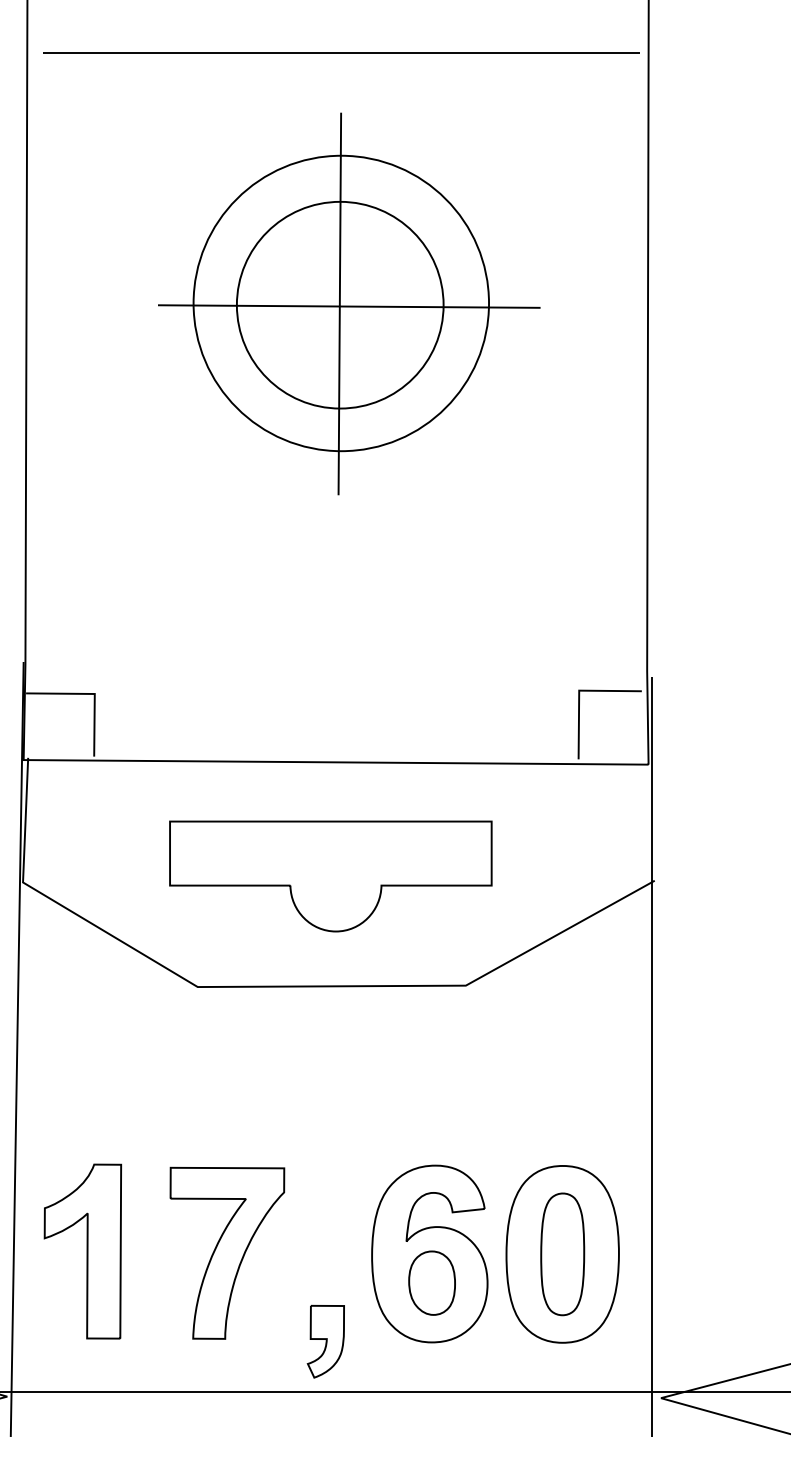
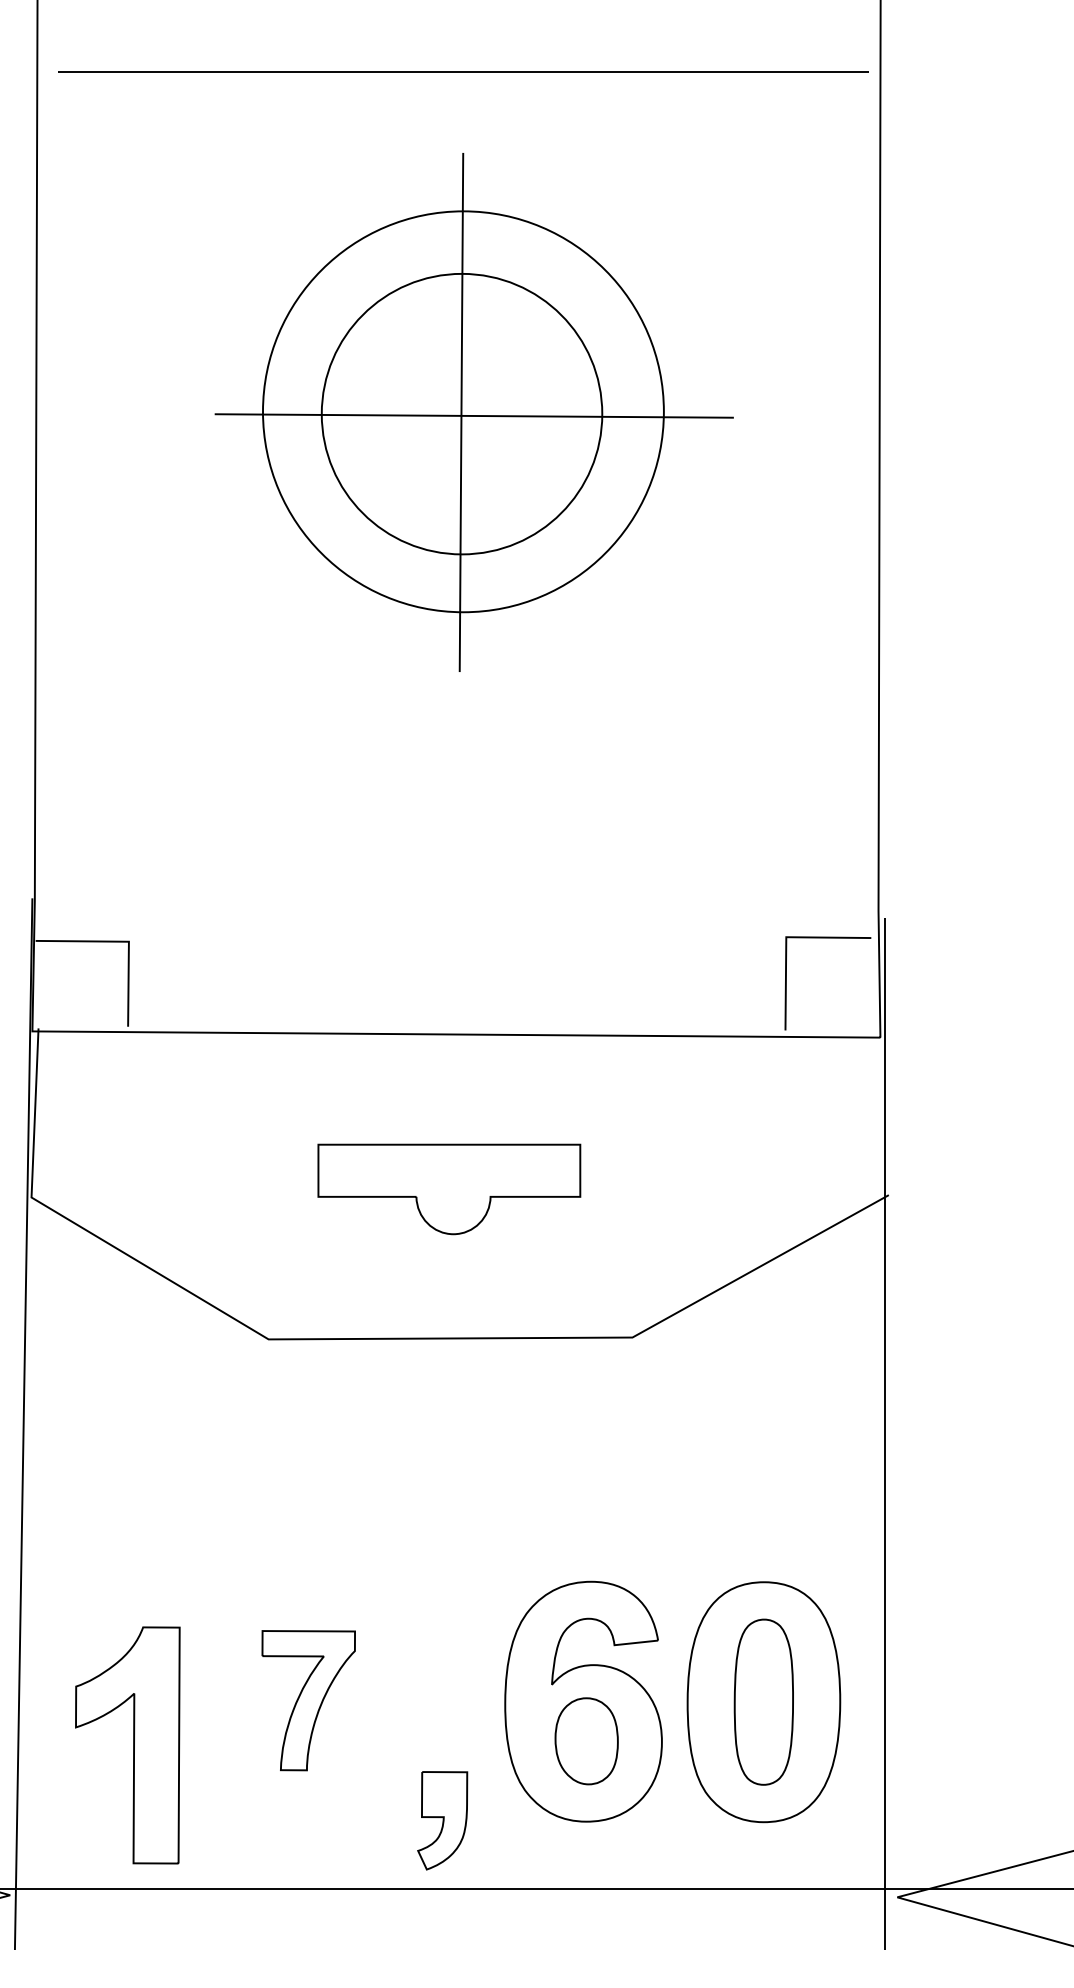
part: (331, 876) -> (449, 1189), size x0.6
part: (82, 1251) -> (127, 1745), moved
part: (227, 1253) -> (308, 1700), size x0.6

